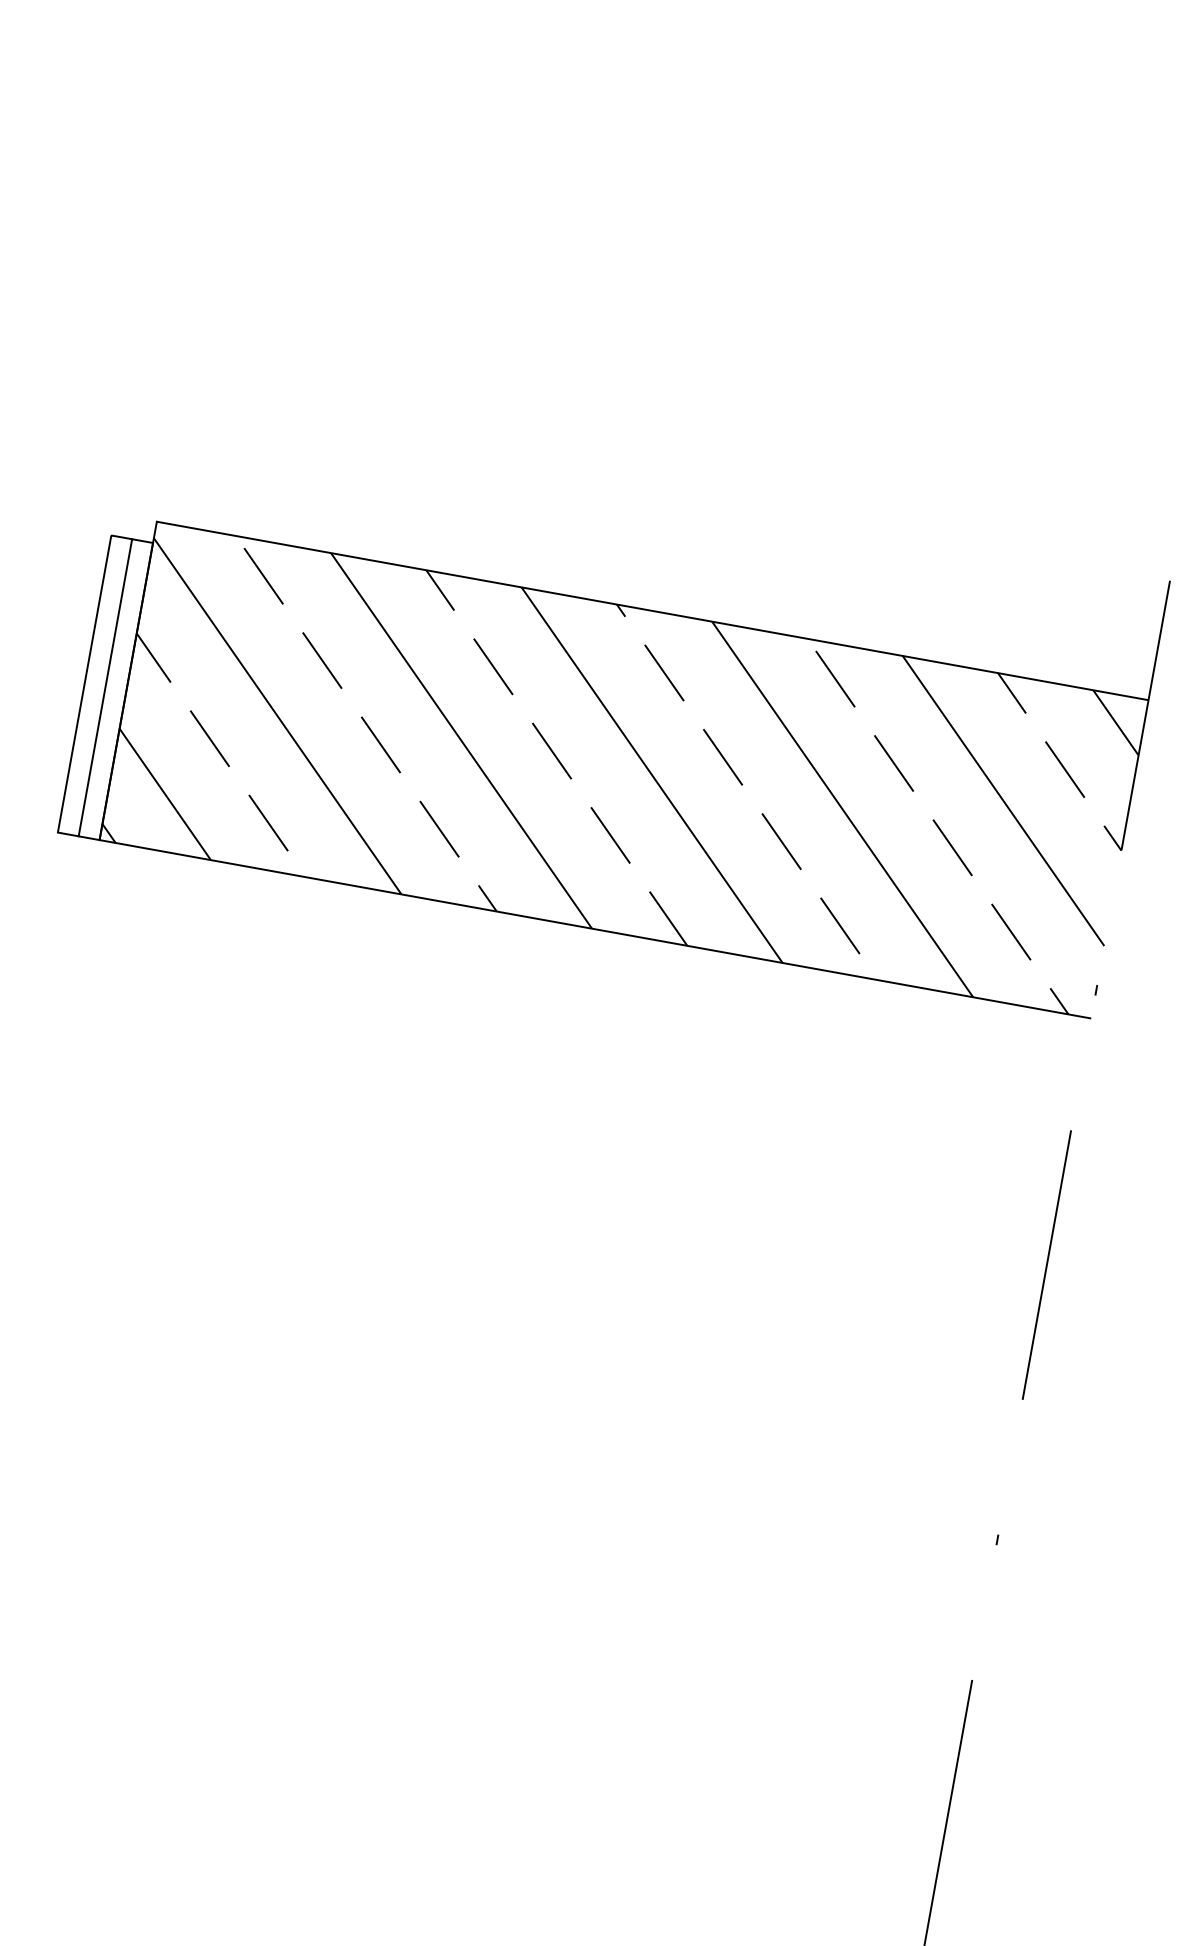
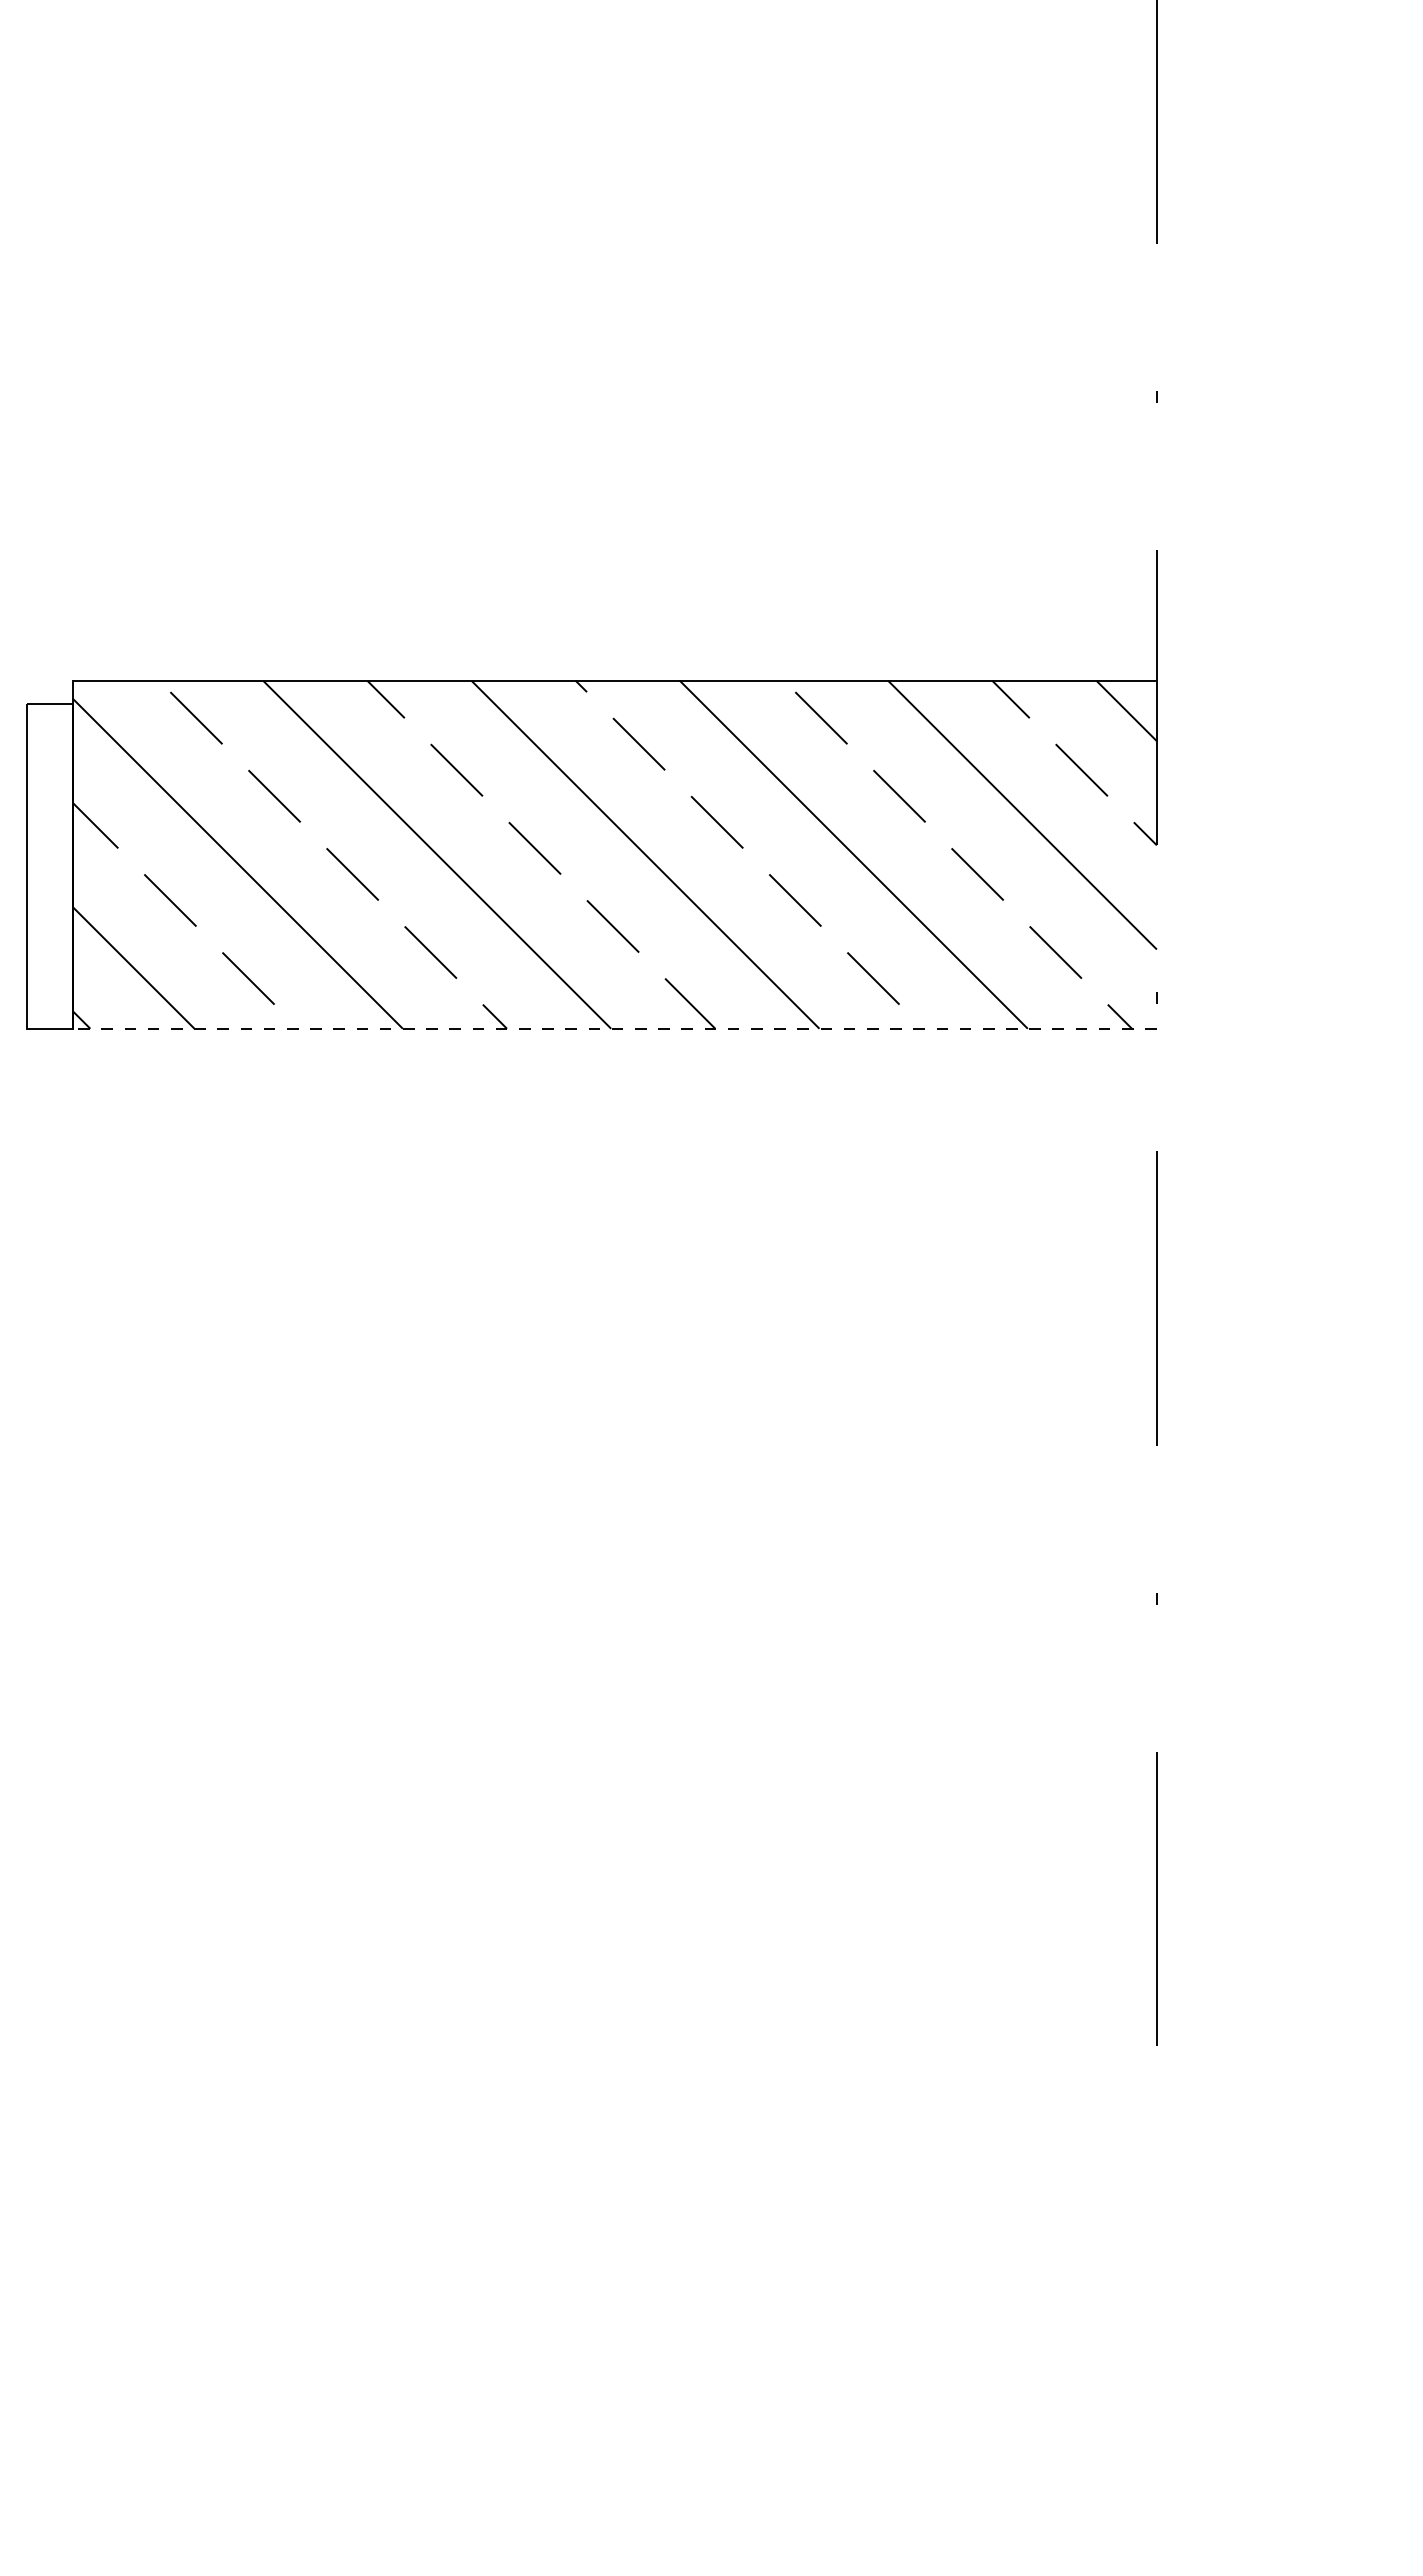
line: (105, 687) -> (50, 866), removed
line: (595, 928) -> (614, 1028), solid -> dashed

